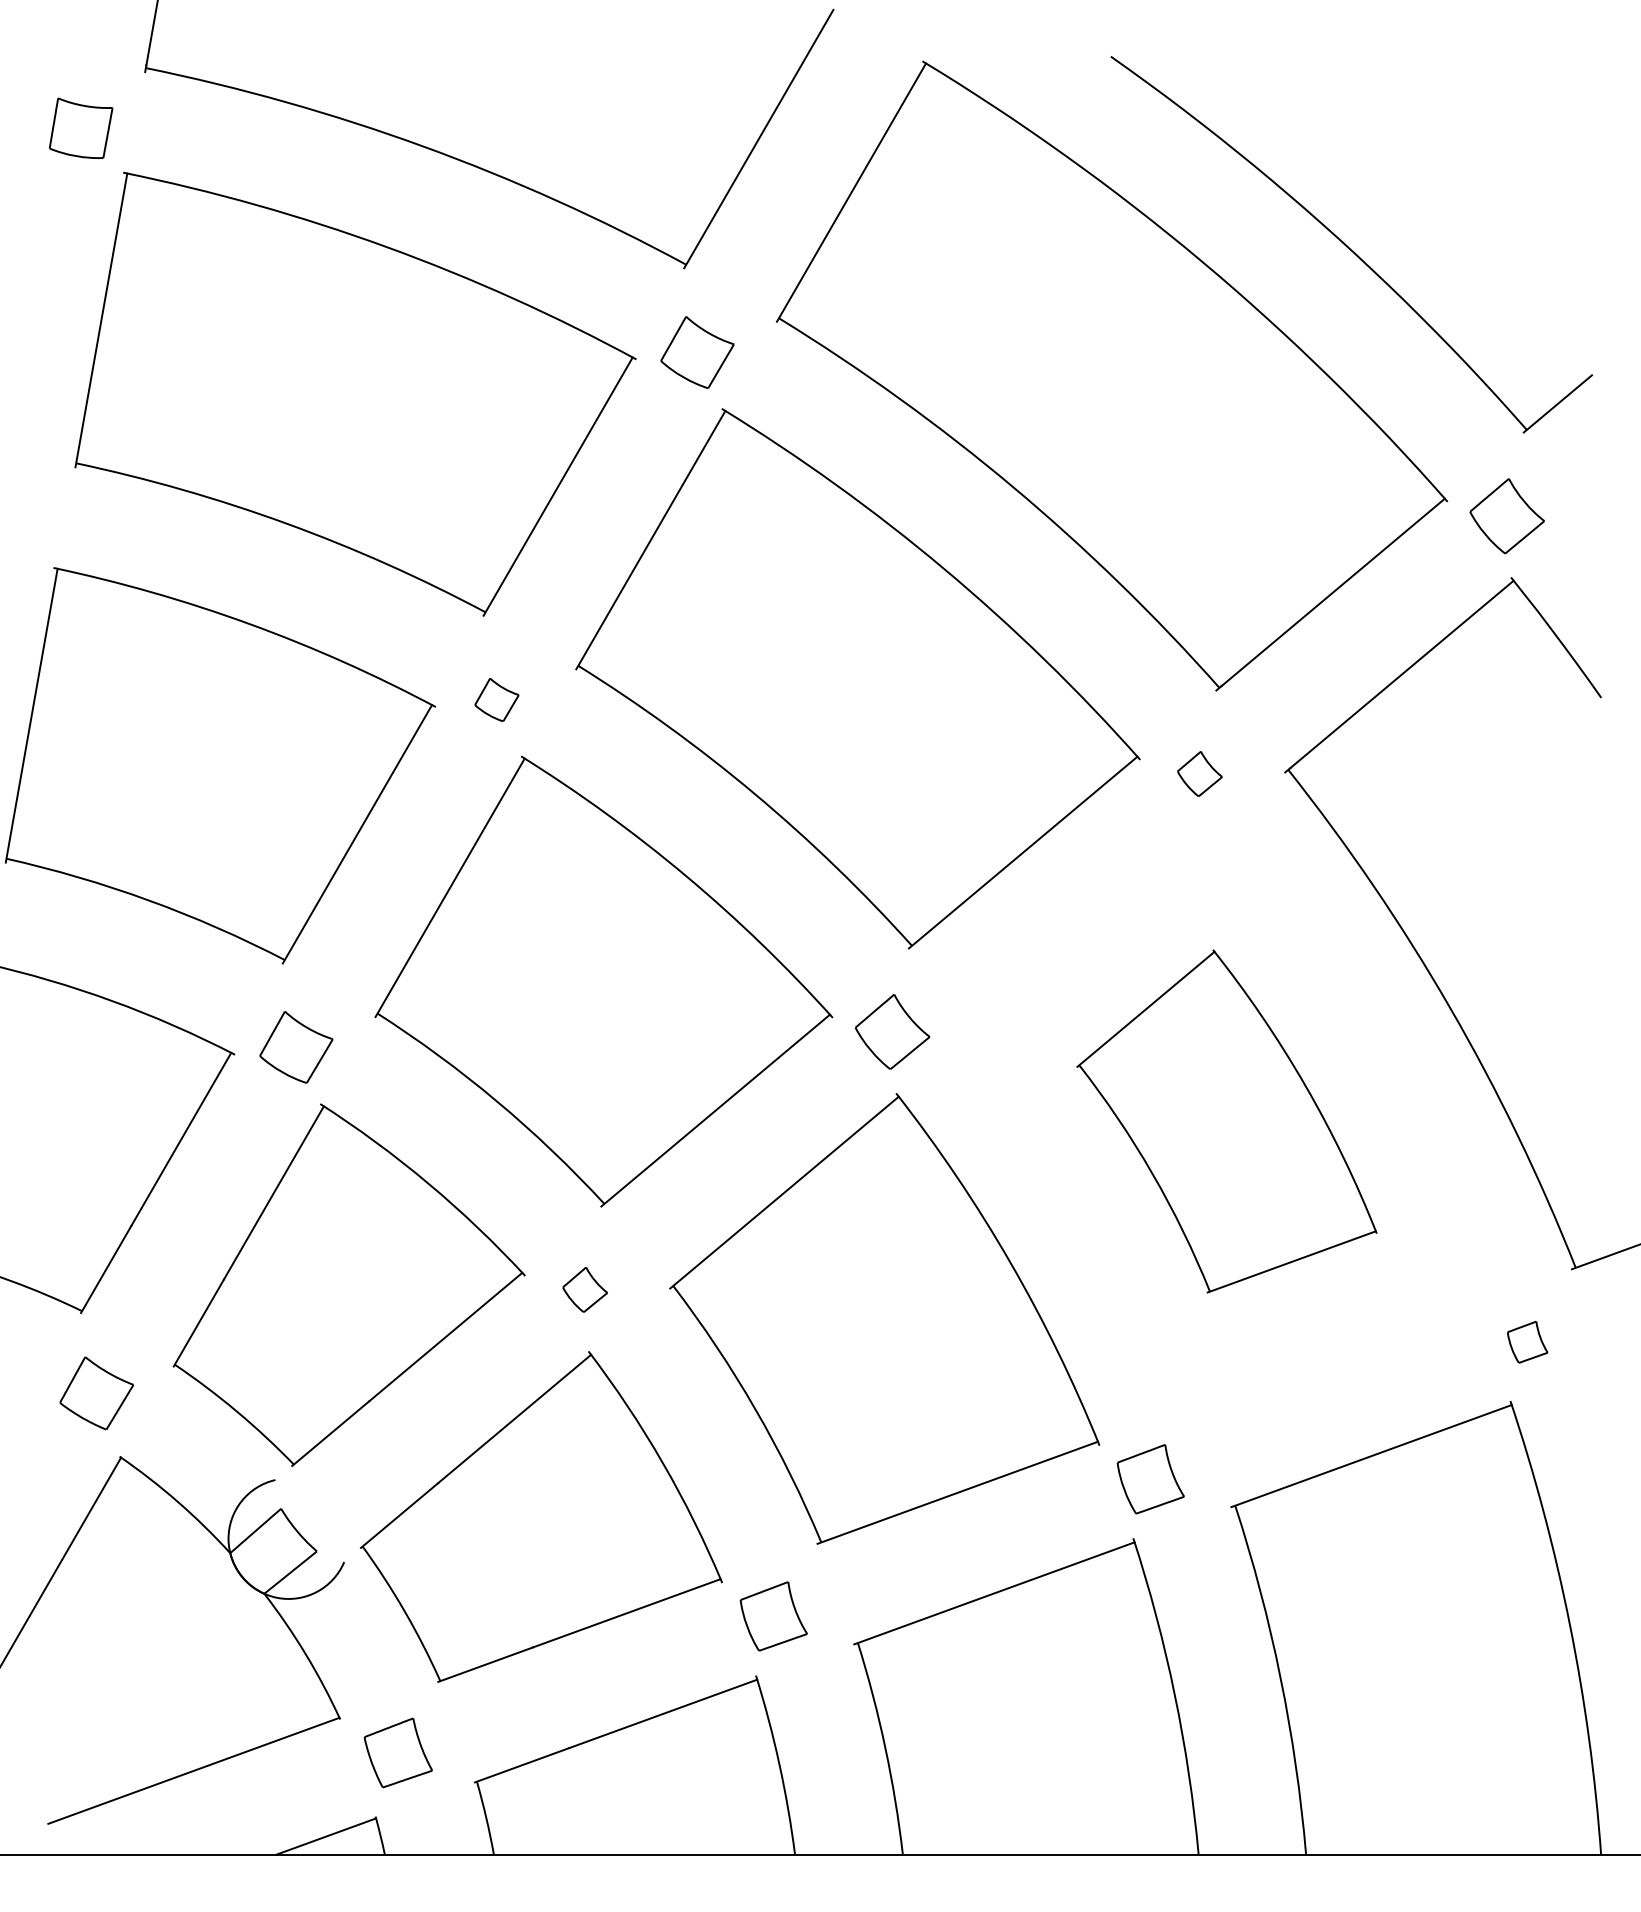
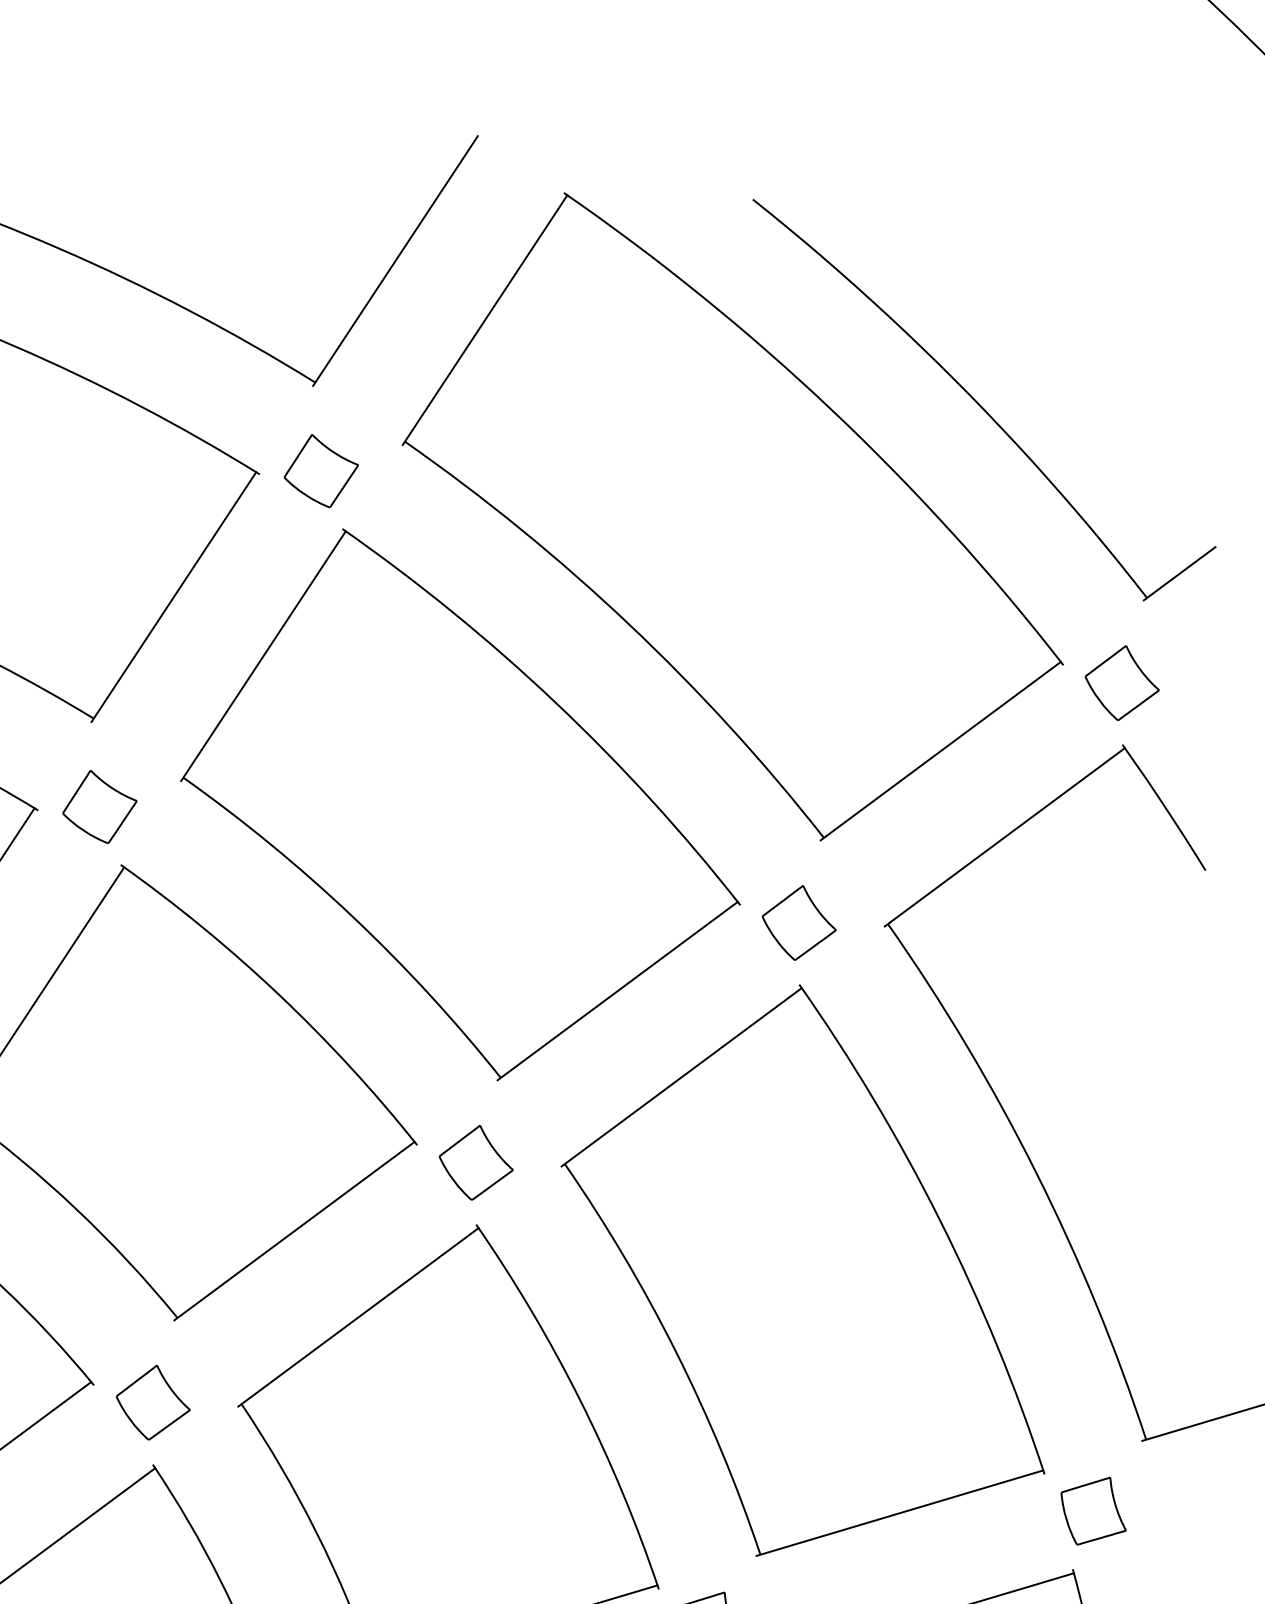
part: (496, 699) -> (99, 806), size x1.67
part: (1199, 773) -> (798, 922), size x1.67
part: (1226, 1121) -> (805, 1272), size x1.67
part: (584, 1289) -> (152, 1402), size x1.67
part: (1527, 1342) -> (1093, 1511), size x1.67

